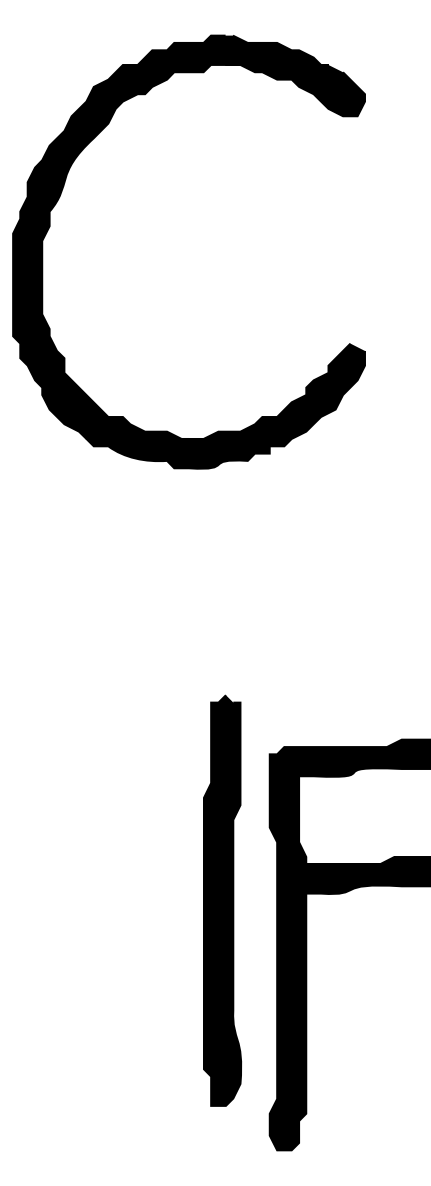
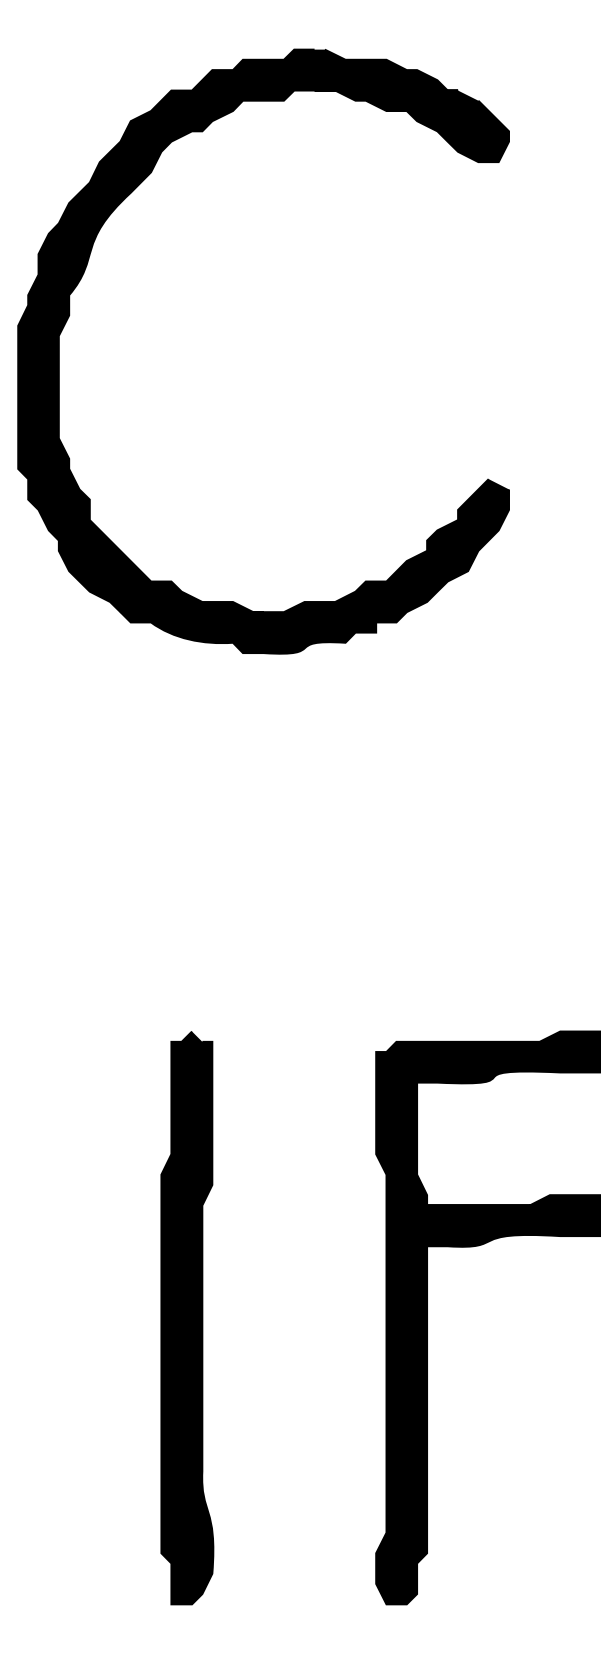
part: (222, 900) -> (187, 1318), moved

